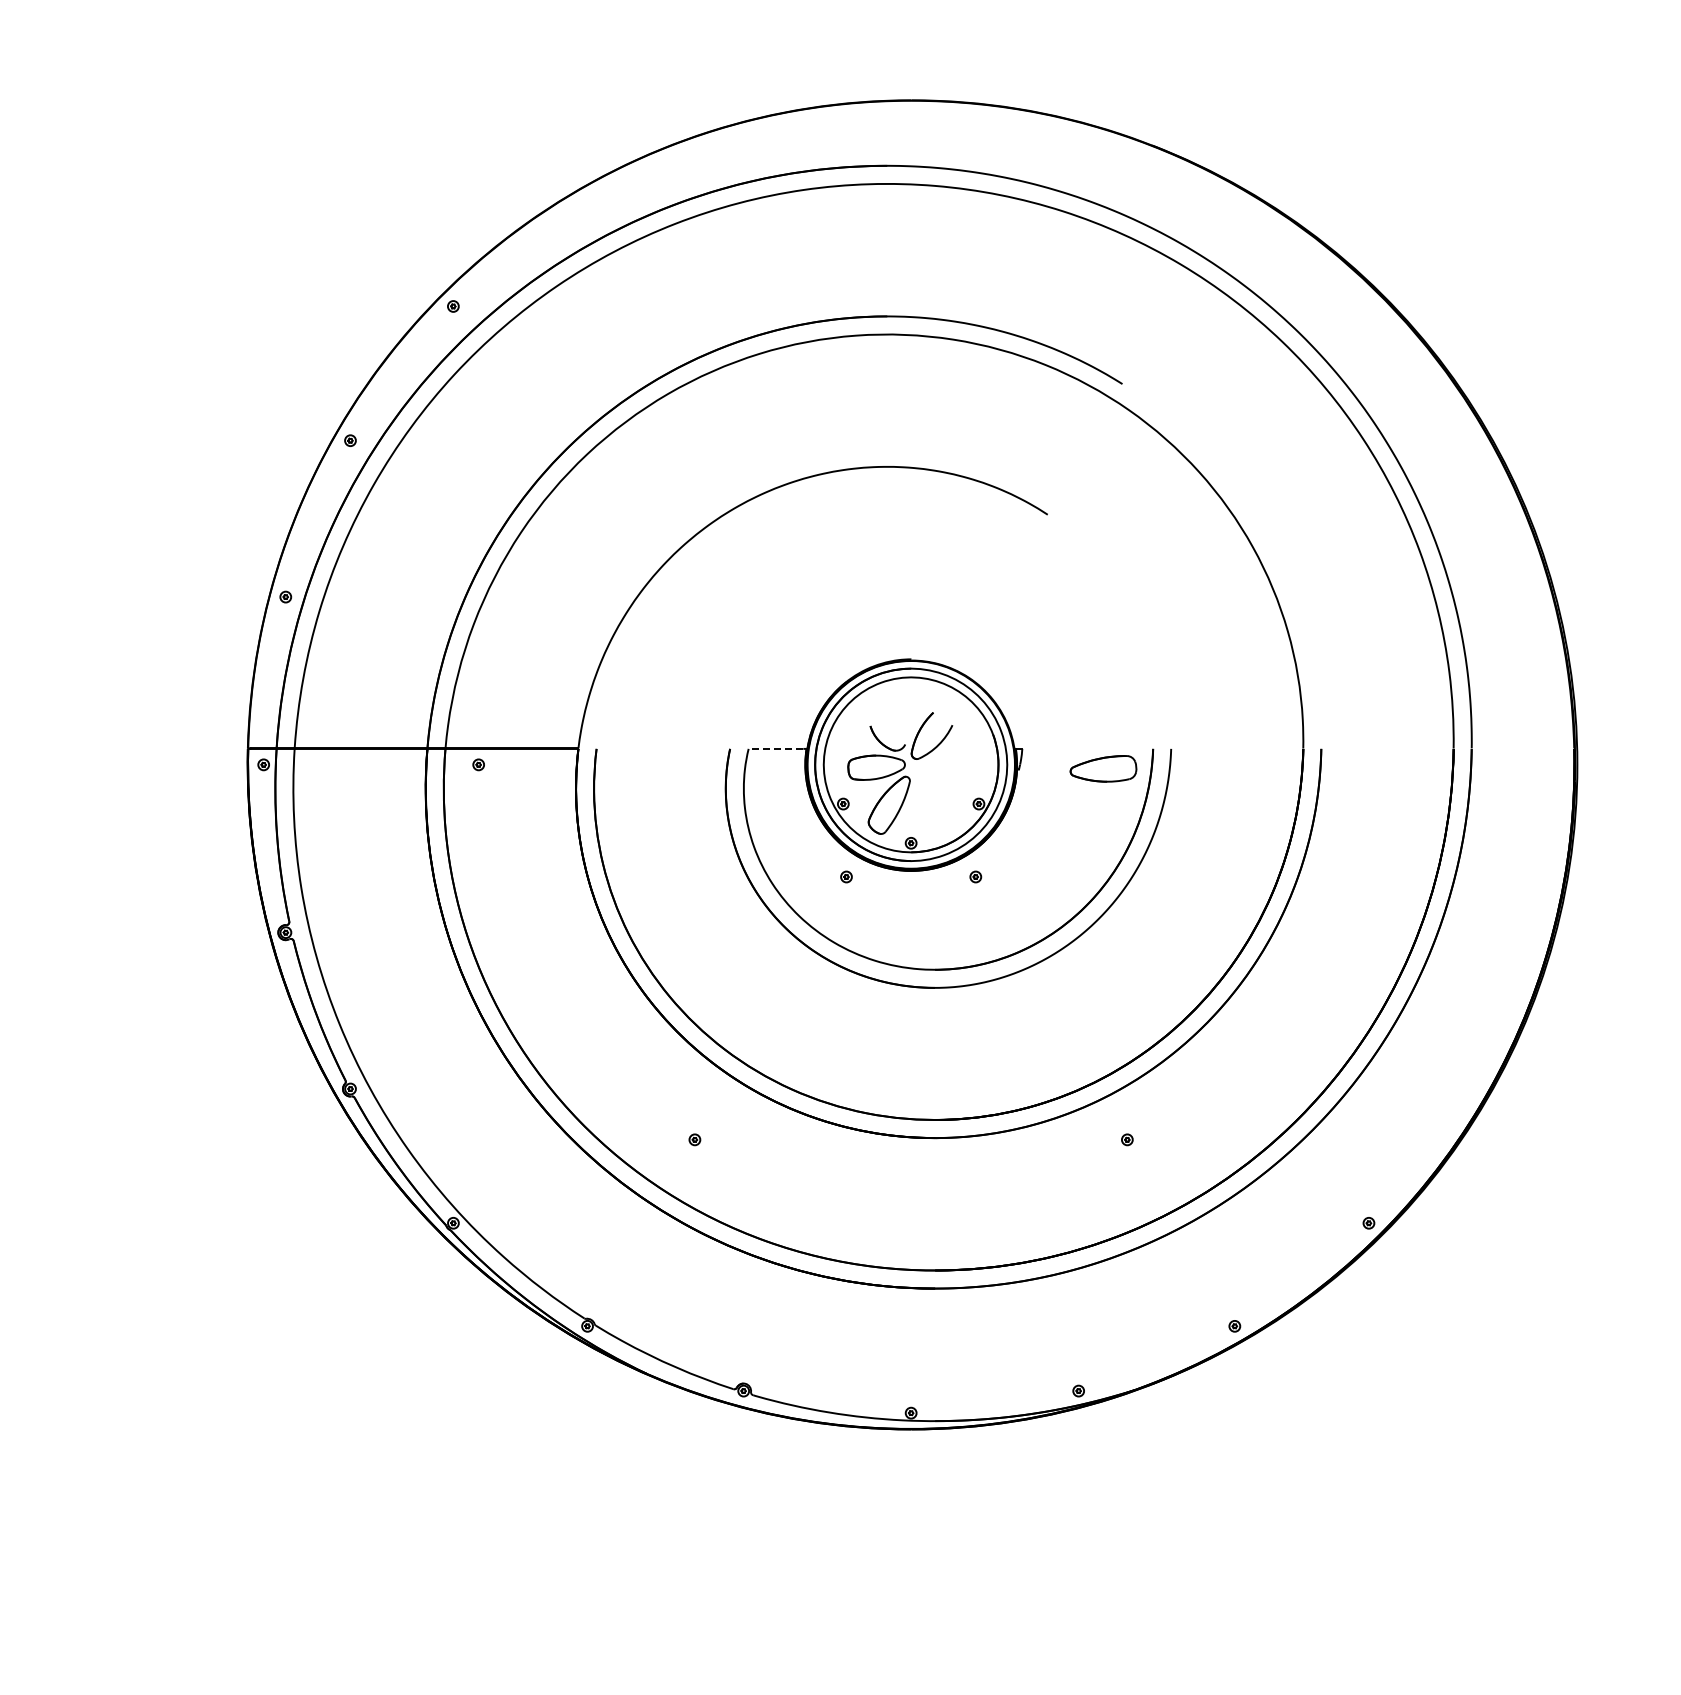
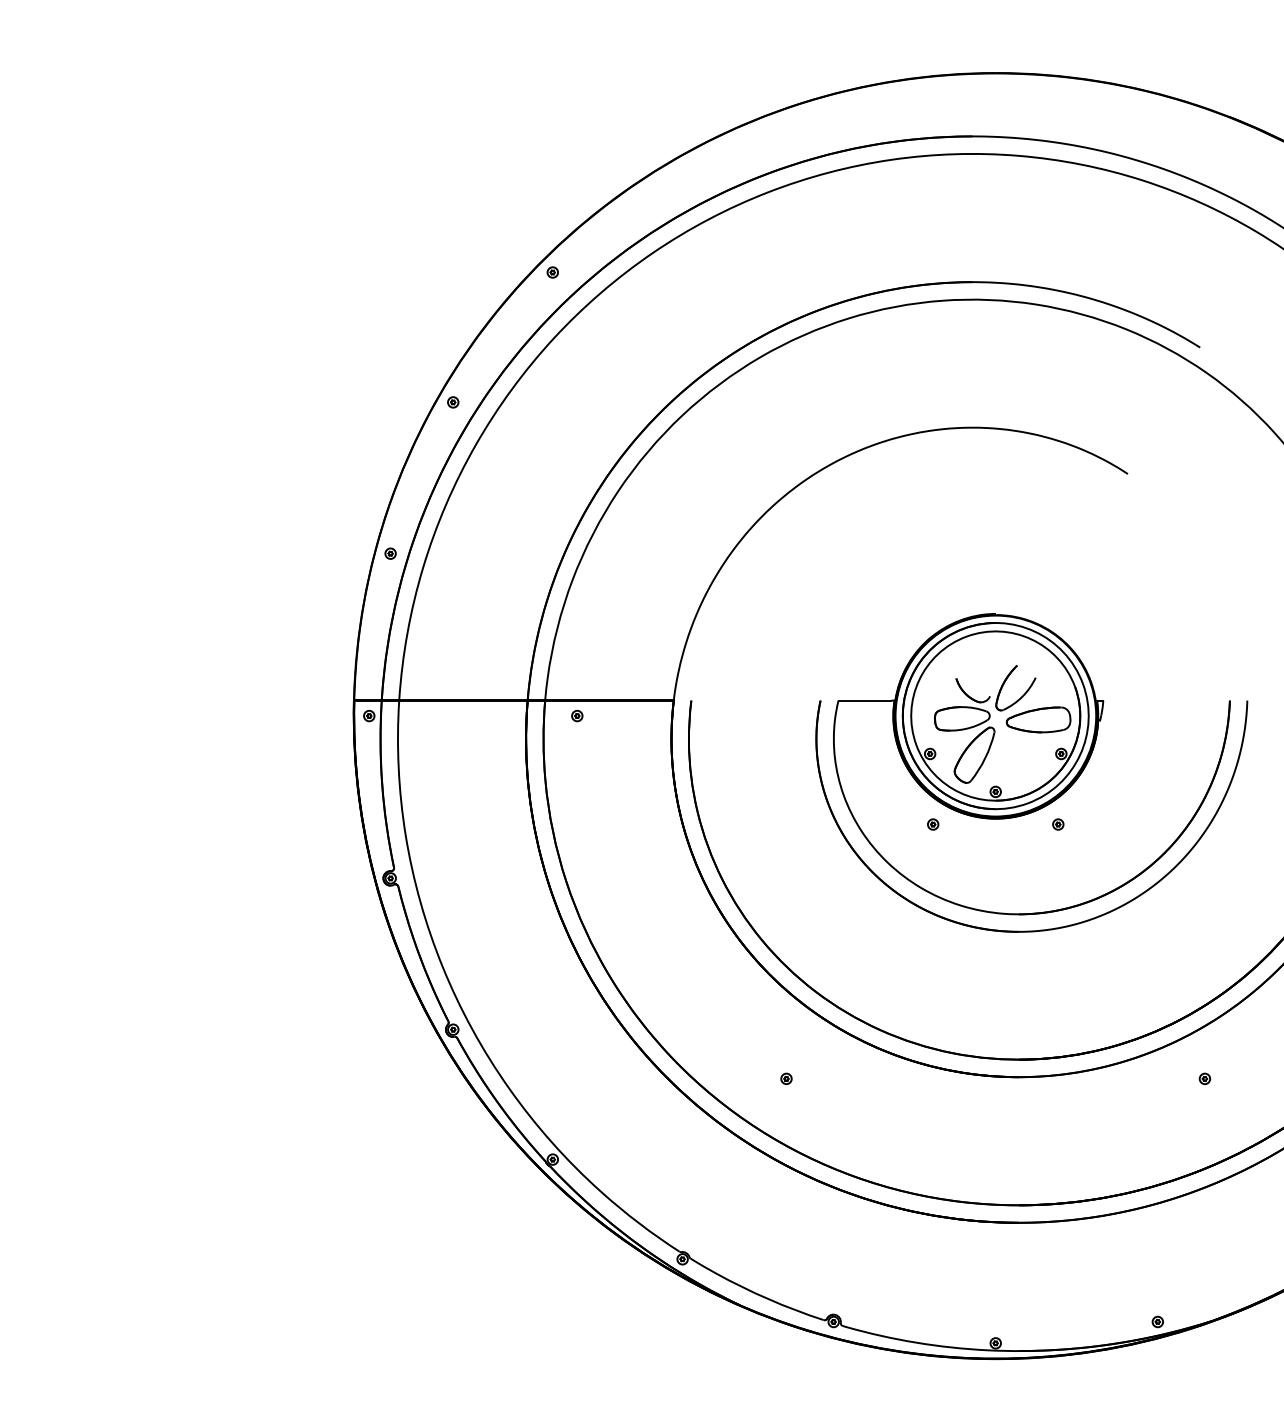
line: (775, 748) -> (864, 700), dashed -> solid
part: (1103, 768) -> (1038, 719), moved

